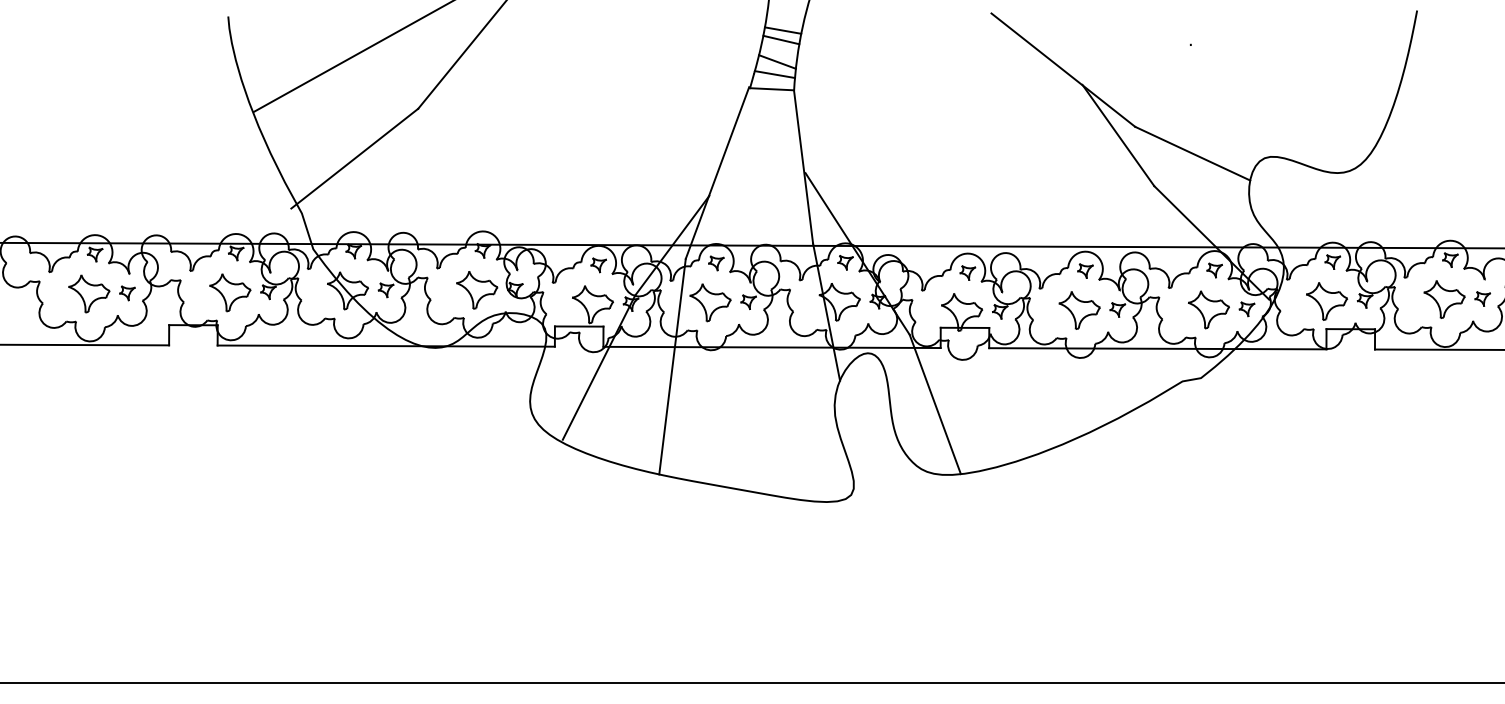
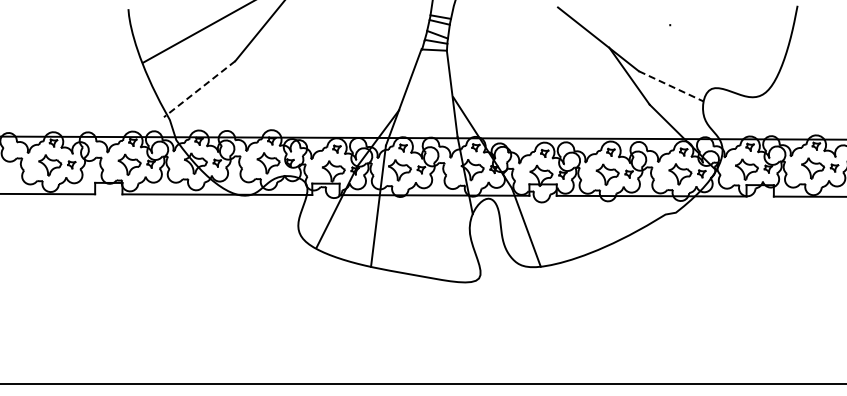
line: (1193, 153) -> (671, 86), solid -> dashed
line: (354, 159) -> (199, 89), solid -> dashed

